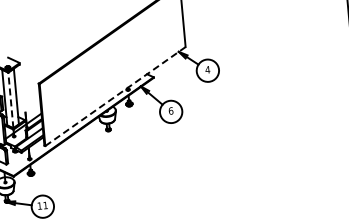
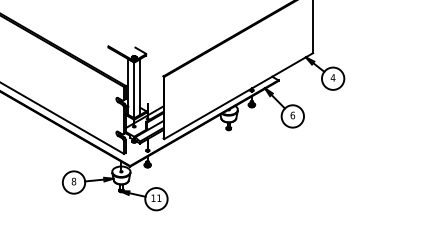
line: (115, 96) -> (238, 96), dashed -> solid
line: (11, 100) -> (134, 90), dashed -> solid

